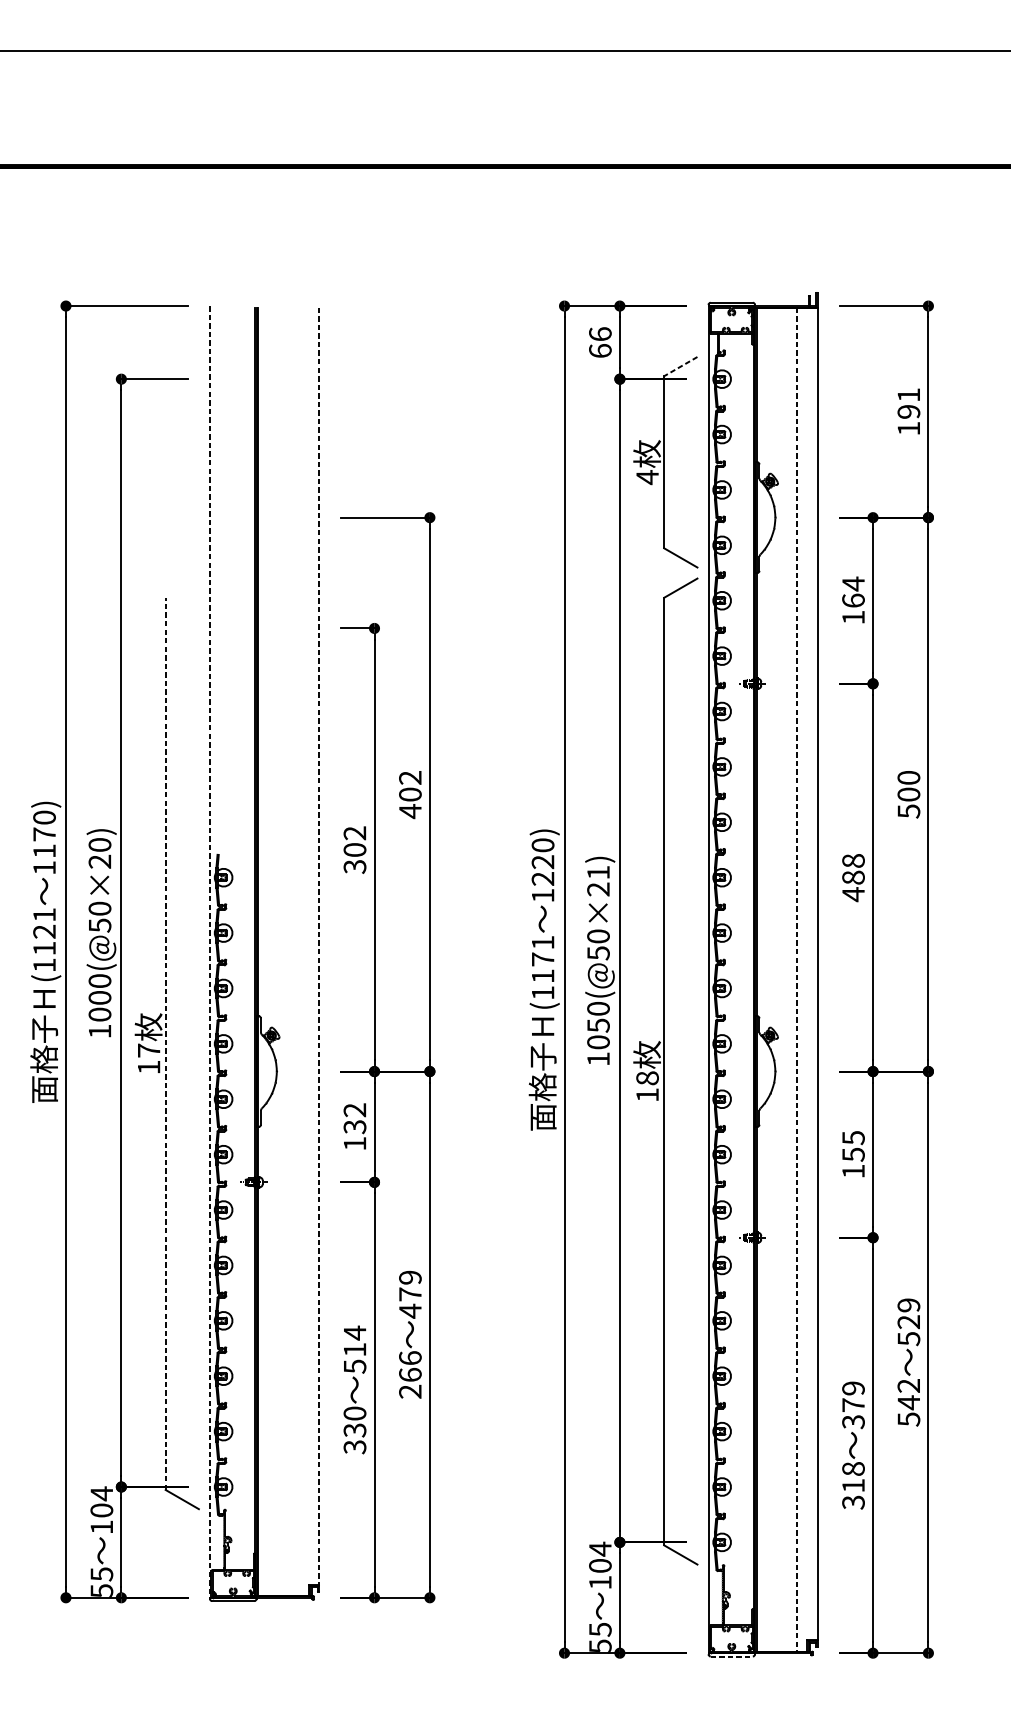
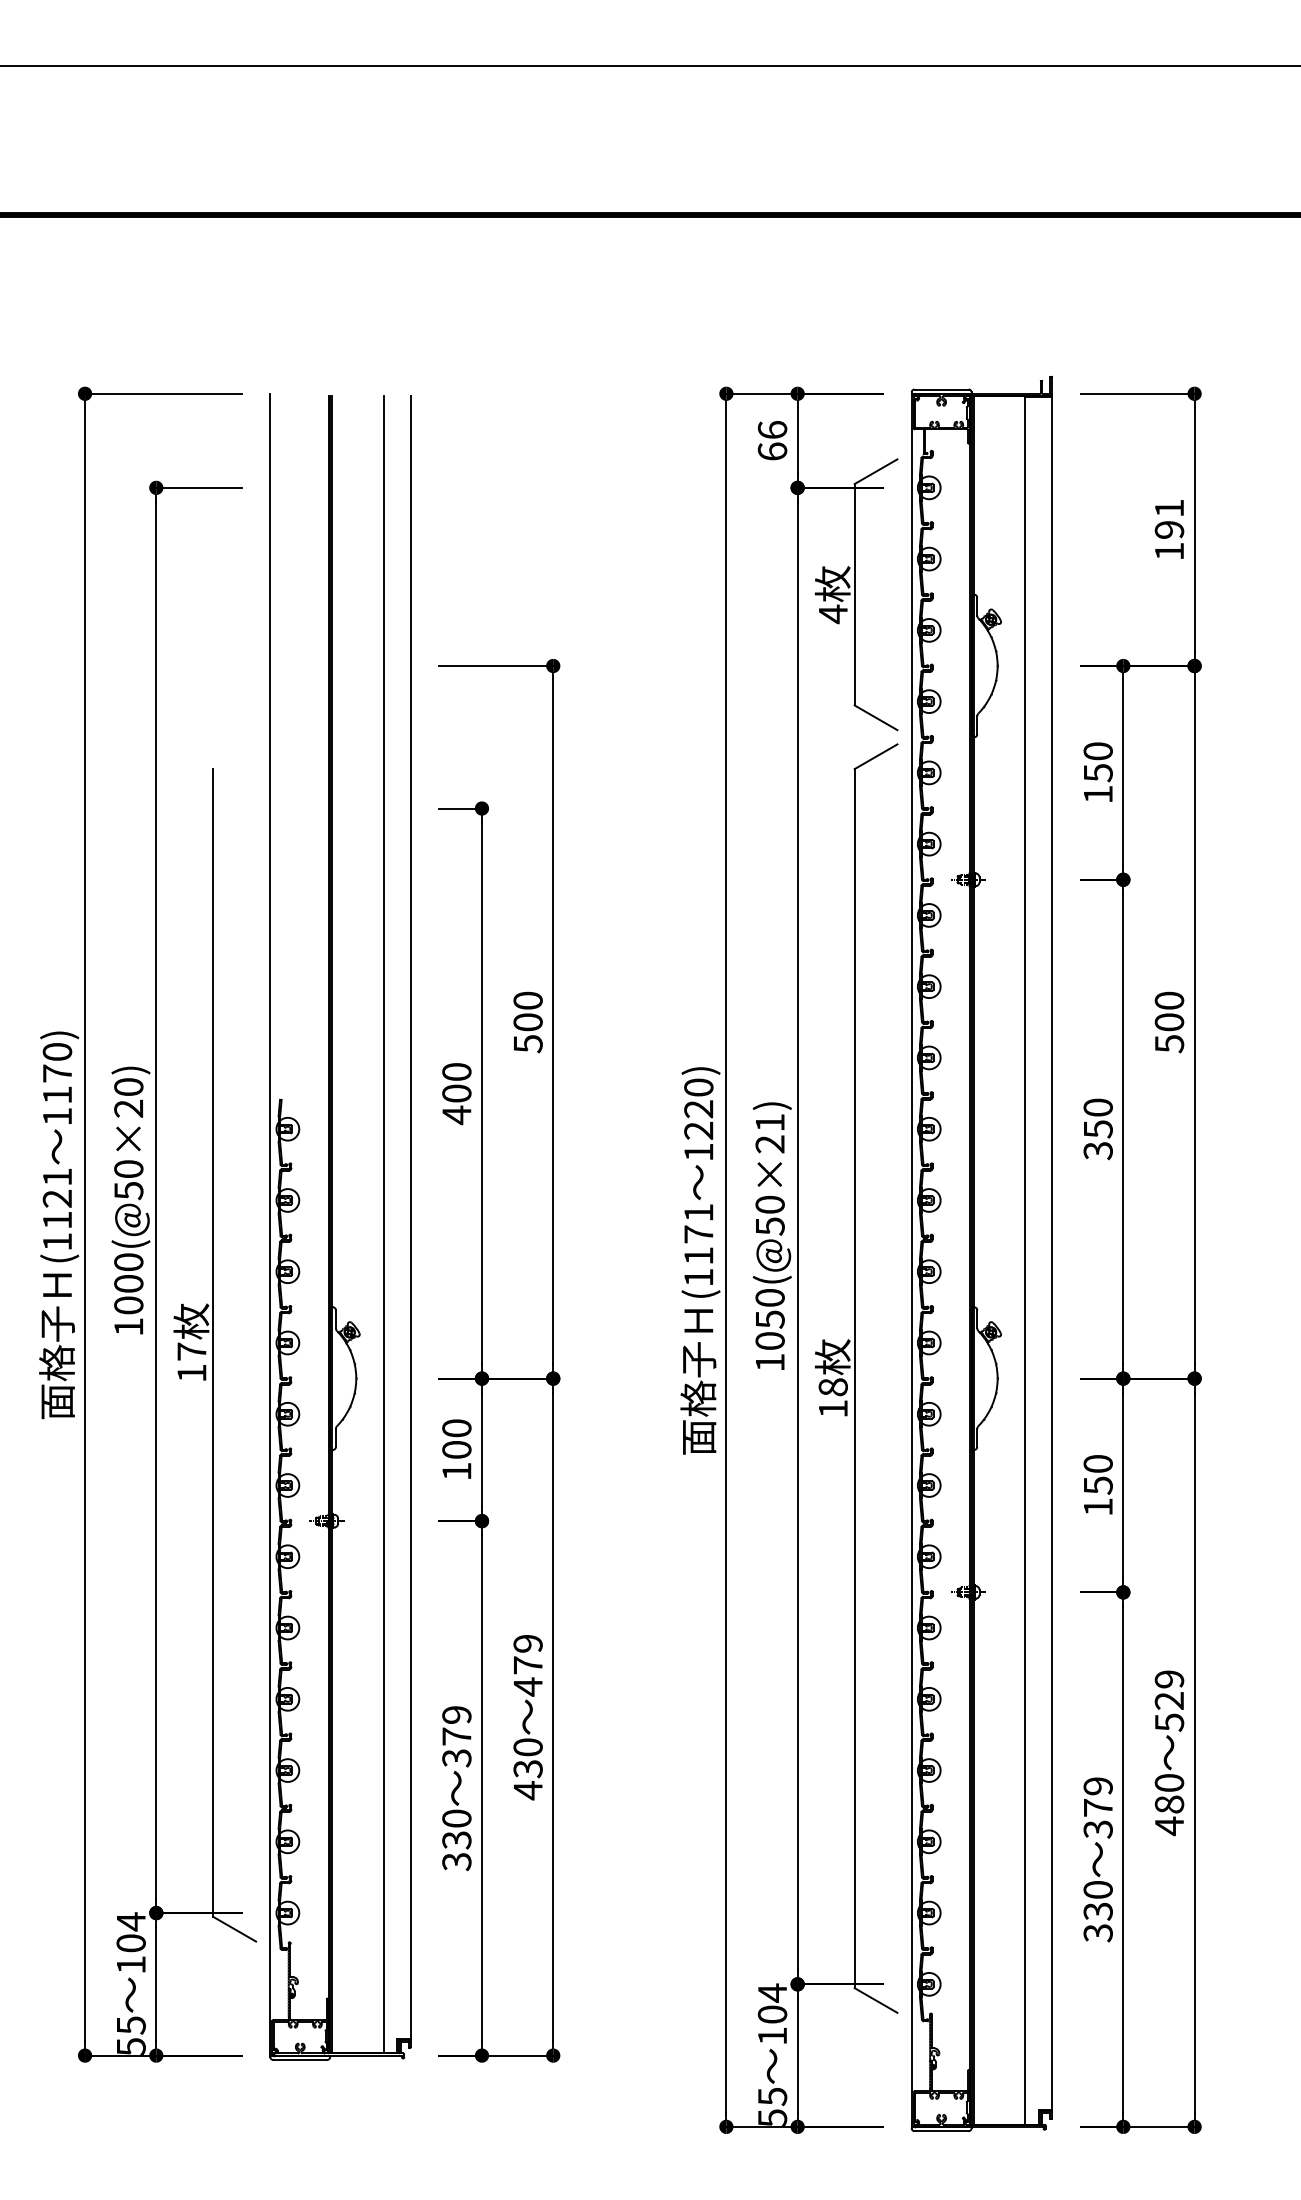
line: (681, 366) -> (876, 471), dashed -> solid
text: (852, 591) -> (1097, 761), 164 -> 150
text: (409, 794) -> (527, 1022), 402 -> 500
text: (354, 850) -> (456, 1094), 302 -> 400
text: (852, 877) -> (1097, 1129), 488 -> 350
line: (318, 946) -> (410, 1217), dashed -> solid
line: (210, 951) -> (270, 1224), dashed -> solid
line: (297, 951) -> (383, 1224), added
line: (796, 979) -> (1024, 1260), dashed -> solid
line: (165, 1044) -> (213, 1343), dashed -> solid
text: (354, 1118) -> (456, 1439), 132 -> 100
text: (852, 1138) -> (1097, 1464), 155 -> 150
text: (354, 1349) -> (456, 1736), 514 -> 379
text: (409, 1375) -> (527, 1769), 266 -> 430
text: (908, 1403) -> (1169, 1805), 542 -> 480
text: (852, 1477) -> (1097, 1900), 318 -> 330
line: (732, 1656) -> (942, 2131), dashed -> solid

